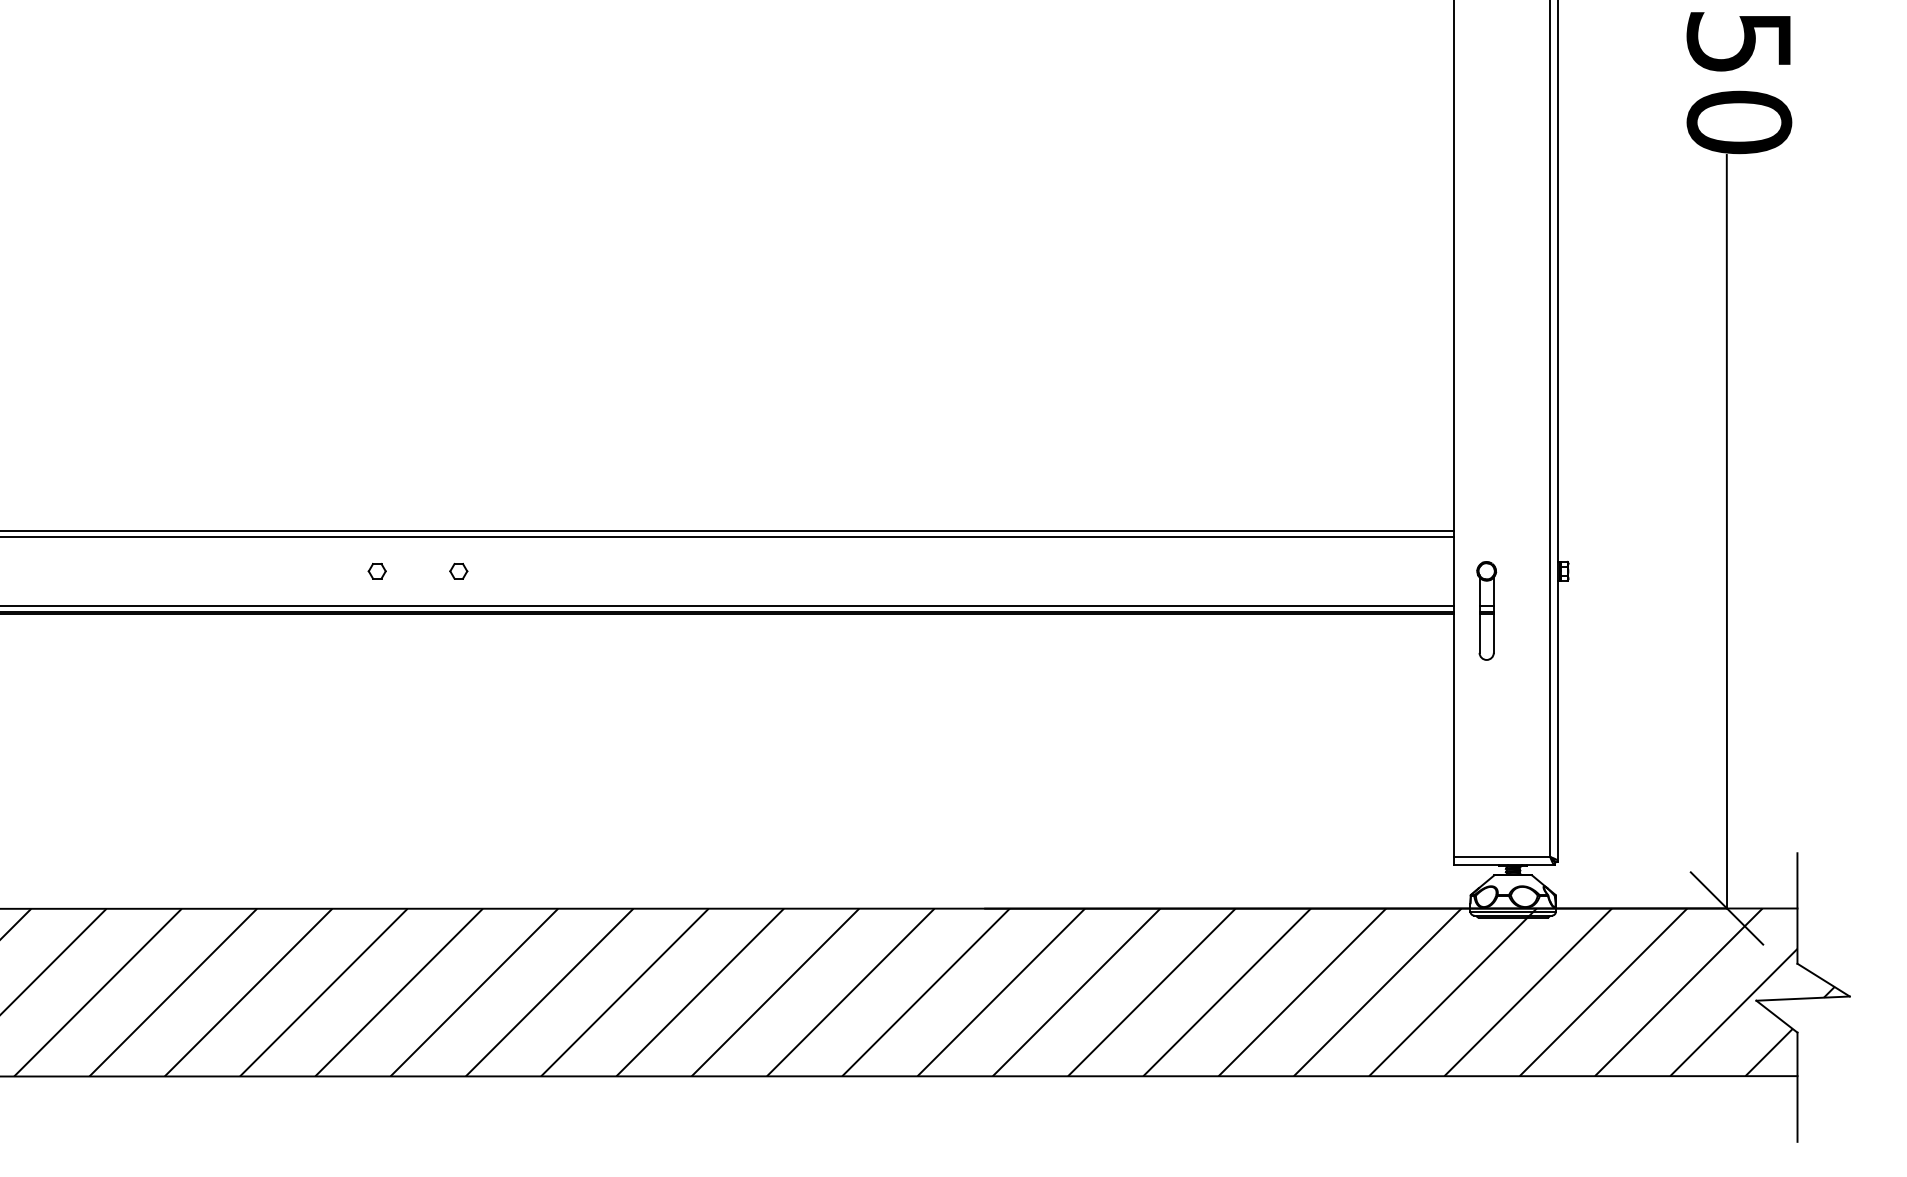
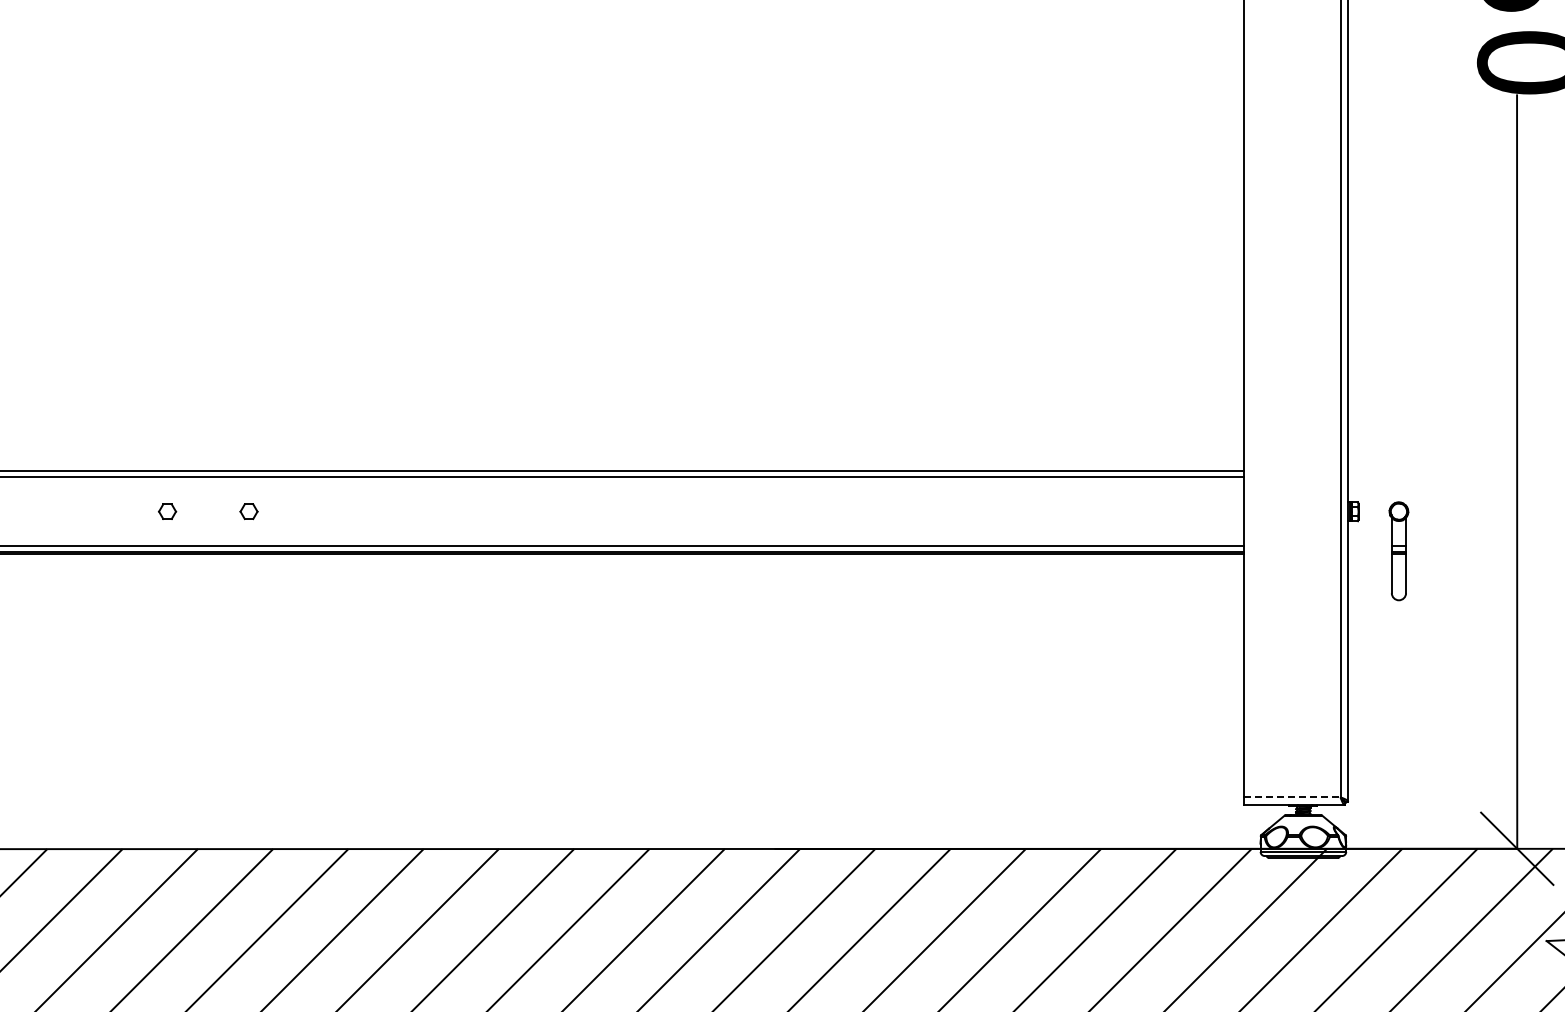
part: (1486, 610) -> (1398, 550), moved
line: (1502, 857) -> (1292, 797), solid -> dashed

